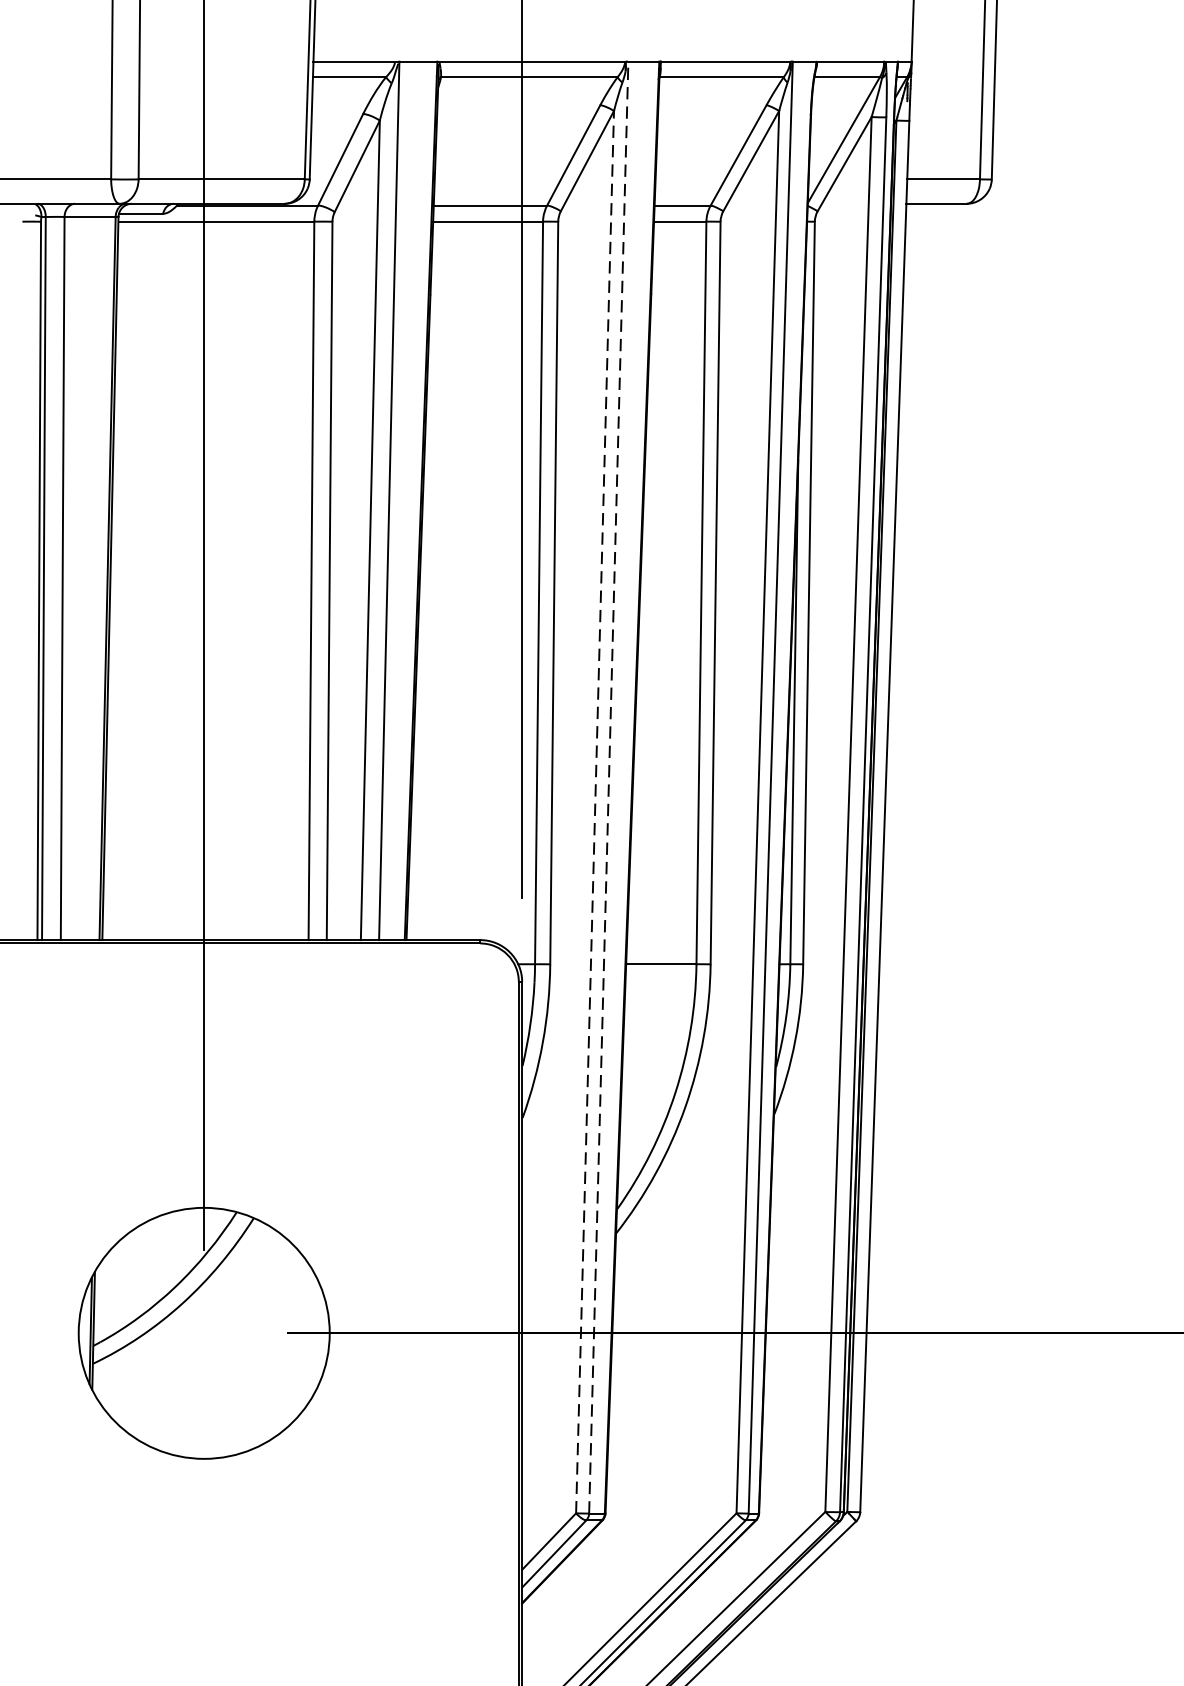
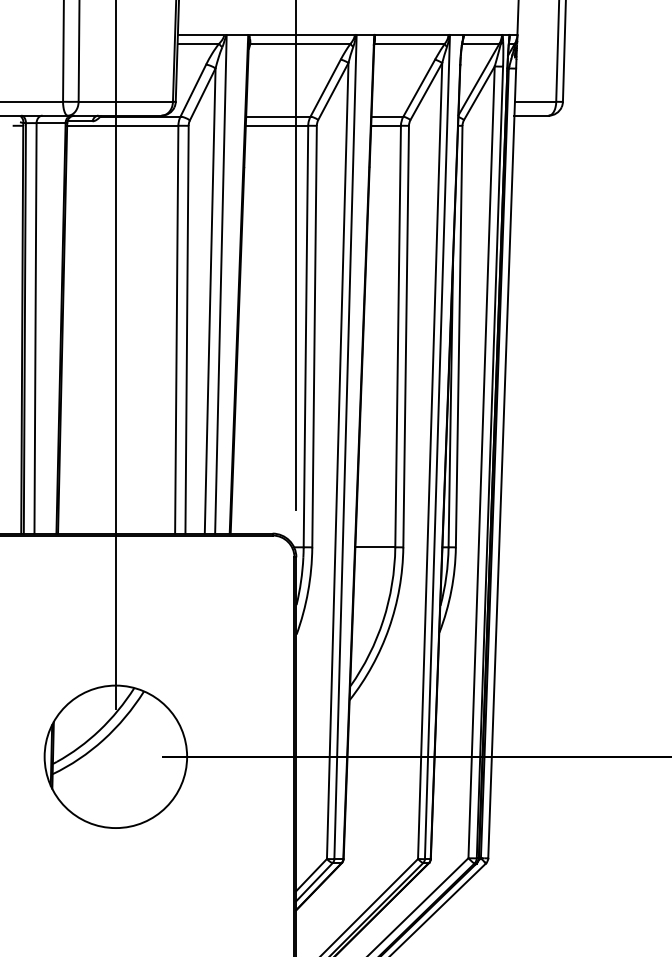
line: (608, 786) -> (345, 446), dashed -> solid
line: (594, 811) -> (337, 460), dashed -> solid

